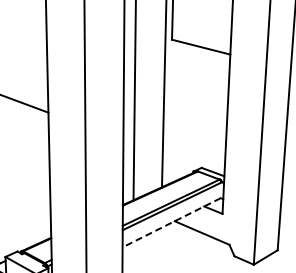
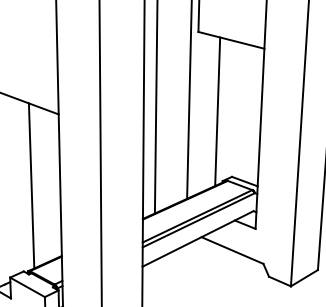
line: (188, 110) -> (217, 111), added
line: (24, 175) -> (31, 185), added
line: (171, 222) -> (197, 238), dashed -> solid

